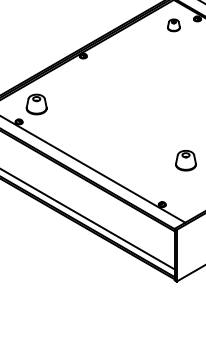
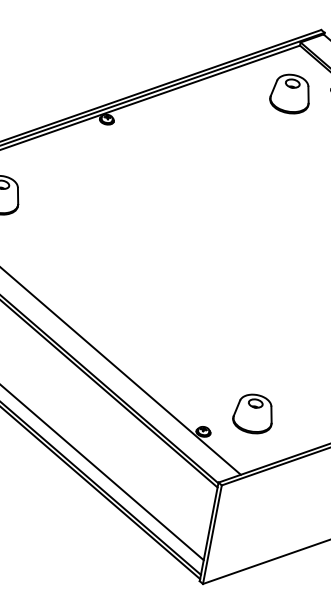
part: (173, 25) -> (290, 94), size x1.67
part: (185, 160) -> (252, 413), moved

